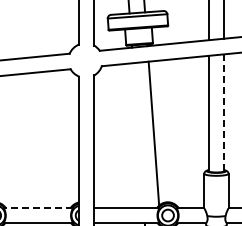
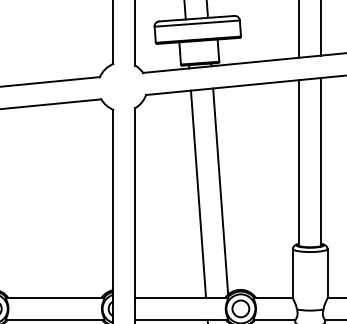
line: (224, 112) -> (321, 161), dashed -> solid
line: (138, 135) -> (198, 194), added
line: (37, 207) -> (53, 297), dashed -> solid

